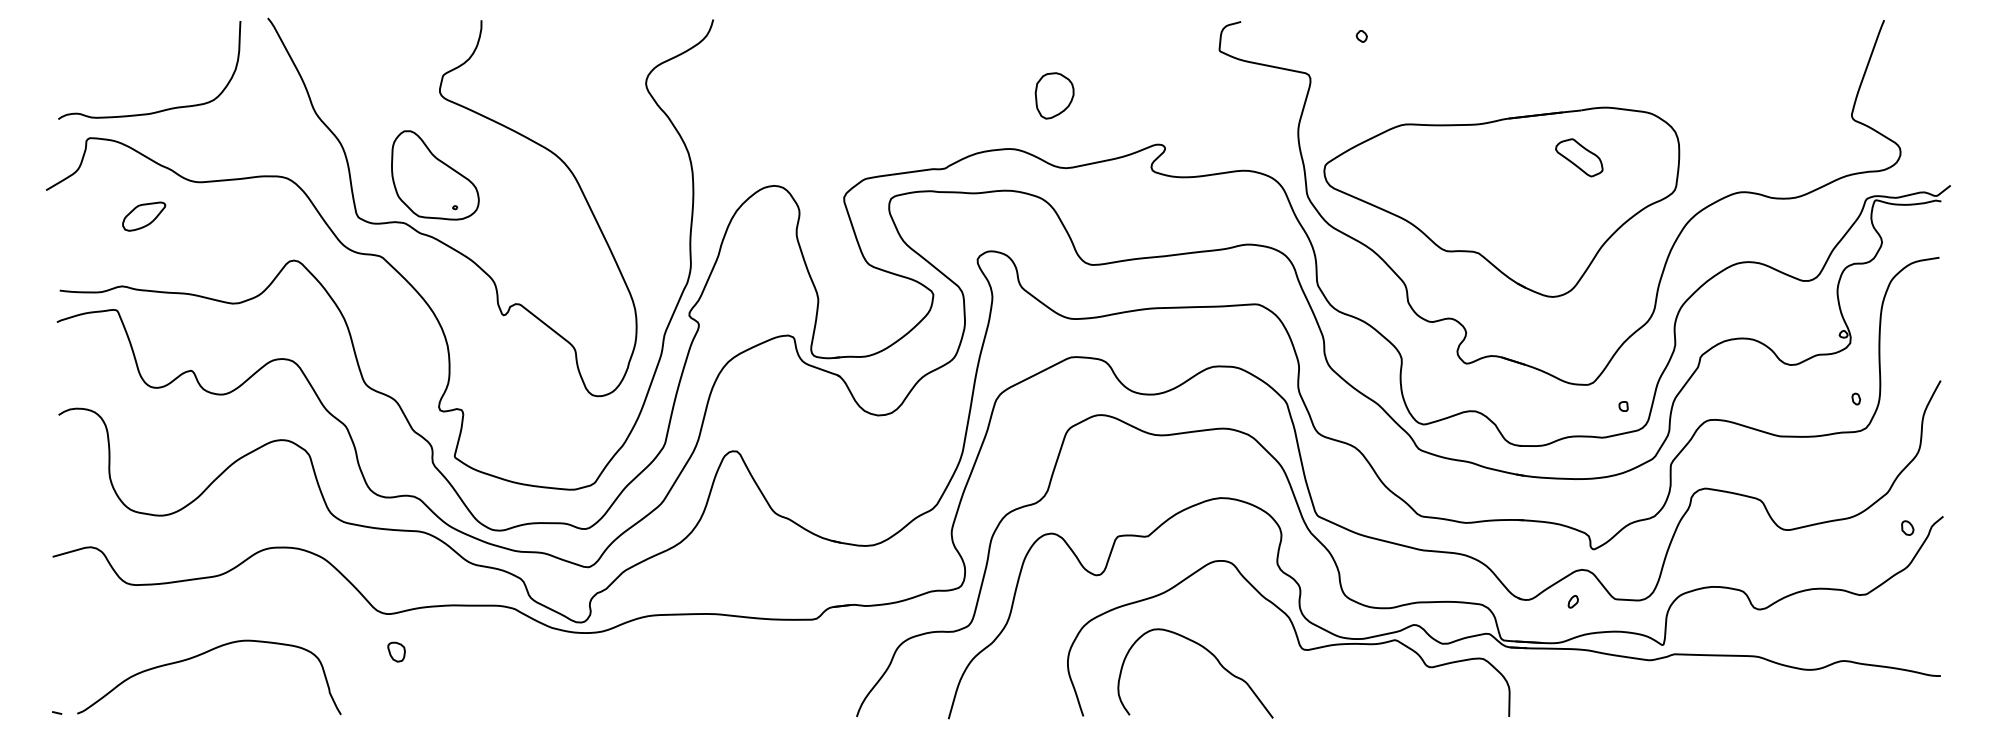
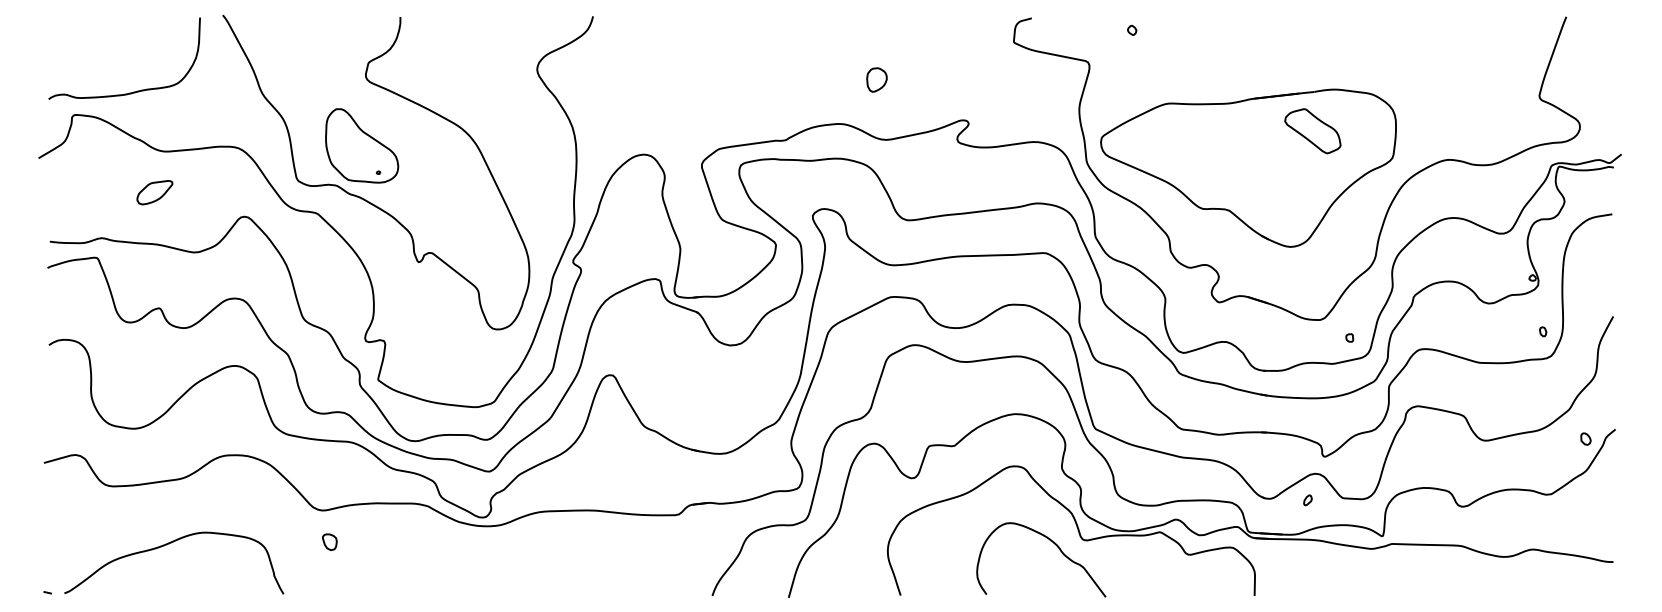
part: (1054, 96) -> (876, 80), size x0.62
part: (1579, 157) -> (1313, 131), size x1.43
part: (144, 216) -> (155, 192), moved
curve: (1208, 652) -> (1052, 542), moved

